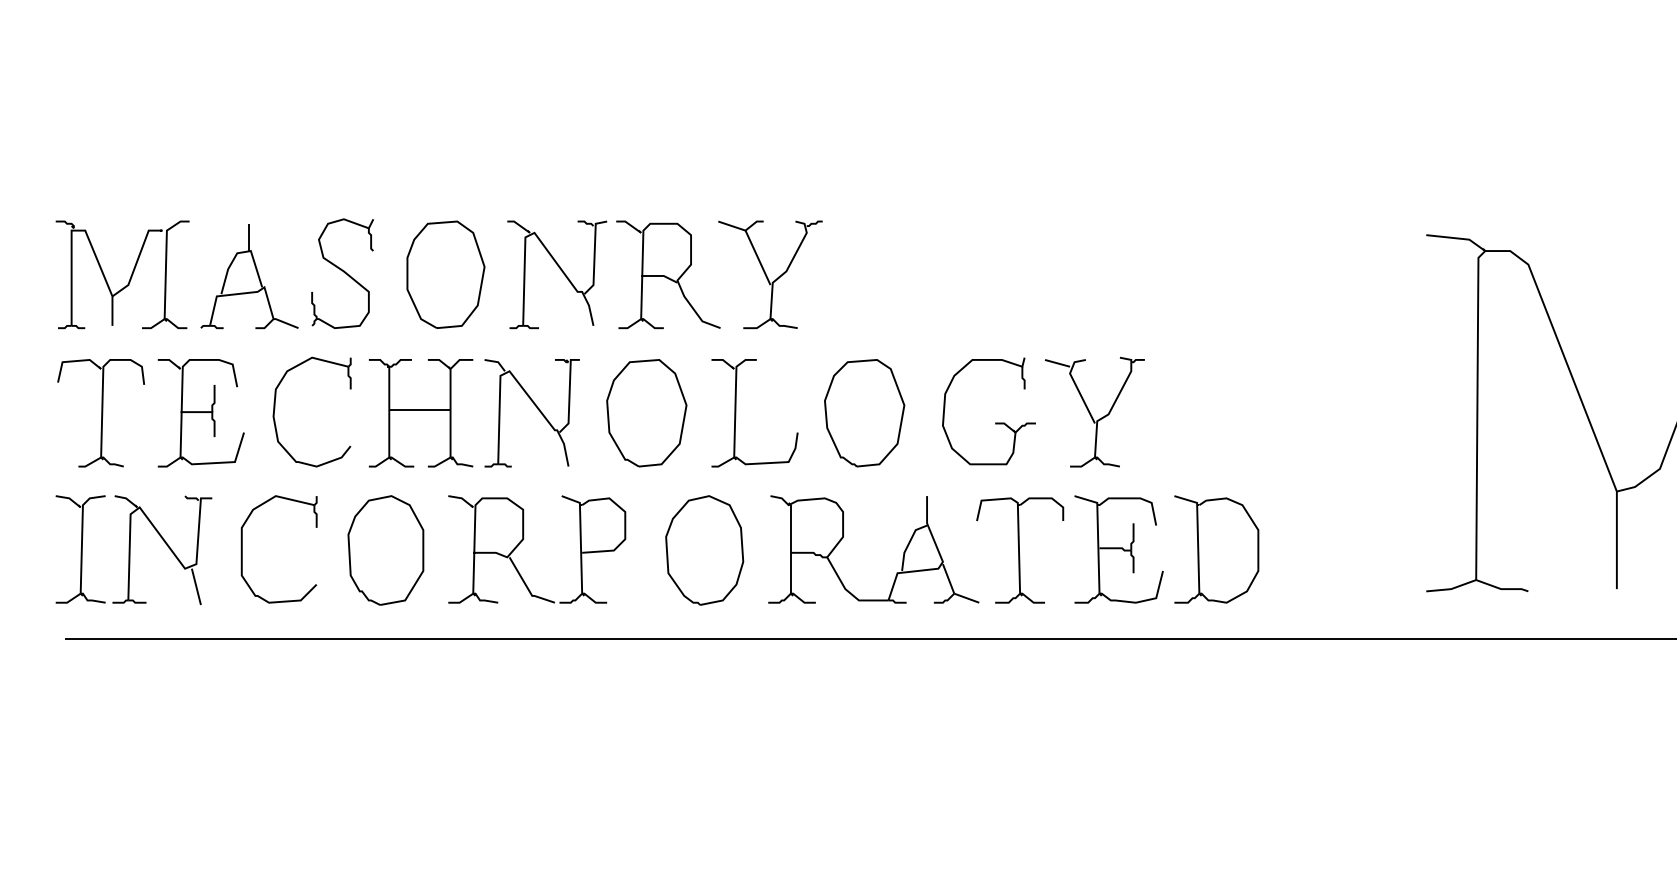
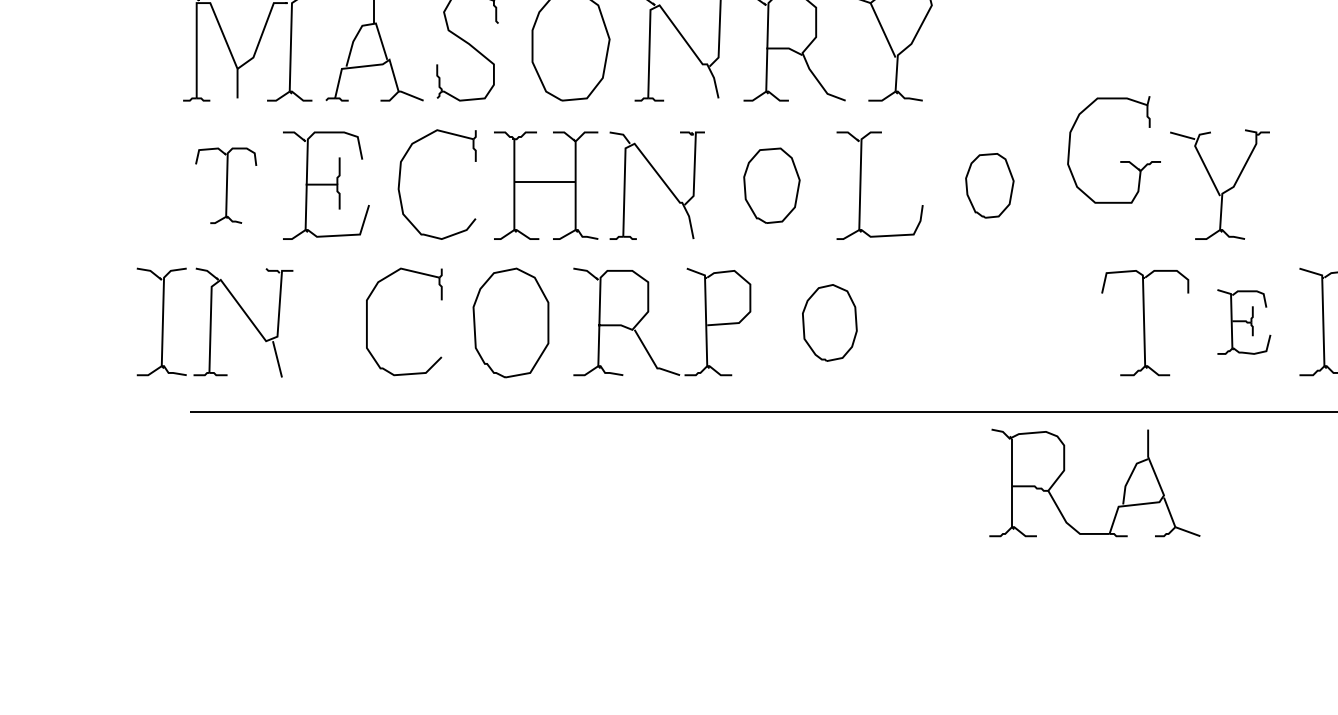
part: (100, 413) -> (225, 186), size x0.7
part: (646, 413) -> (771, 186), size x0.7
part: (864, 413) -> (989, 186), size x0.6
part: (995, 422) -> (1120, 161), moved
part: (1118, 549) -> (1243, 322), size x0.6
part: (133, 550) -> (214, 323), moved
part: (704, 550) -> (829, 323), size x0.7
part: (902, 557) -> (1123, 491), moved

